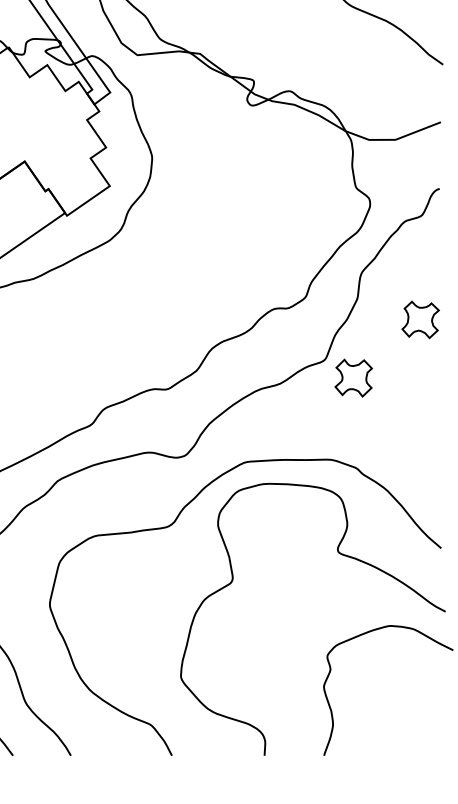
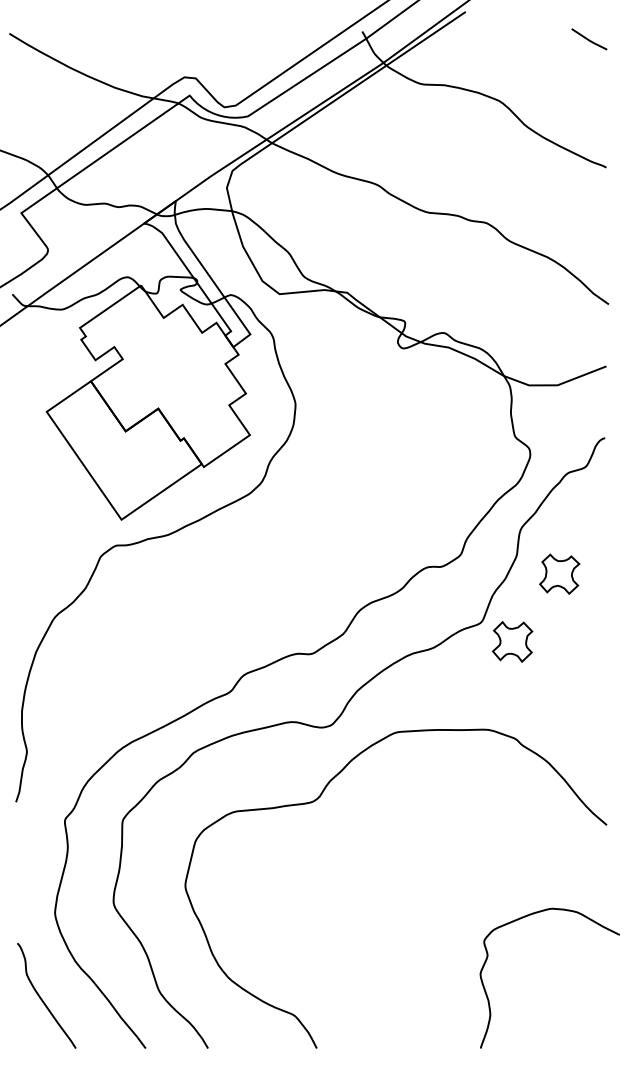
part: (420, 319) -> (559, 573), moved
curve: (343, 556) -> (501, 833), removed

